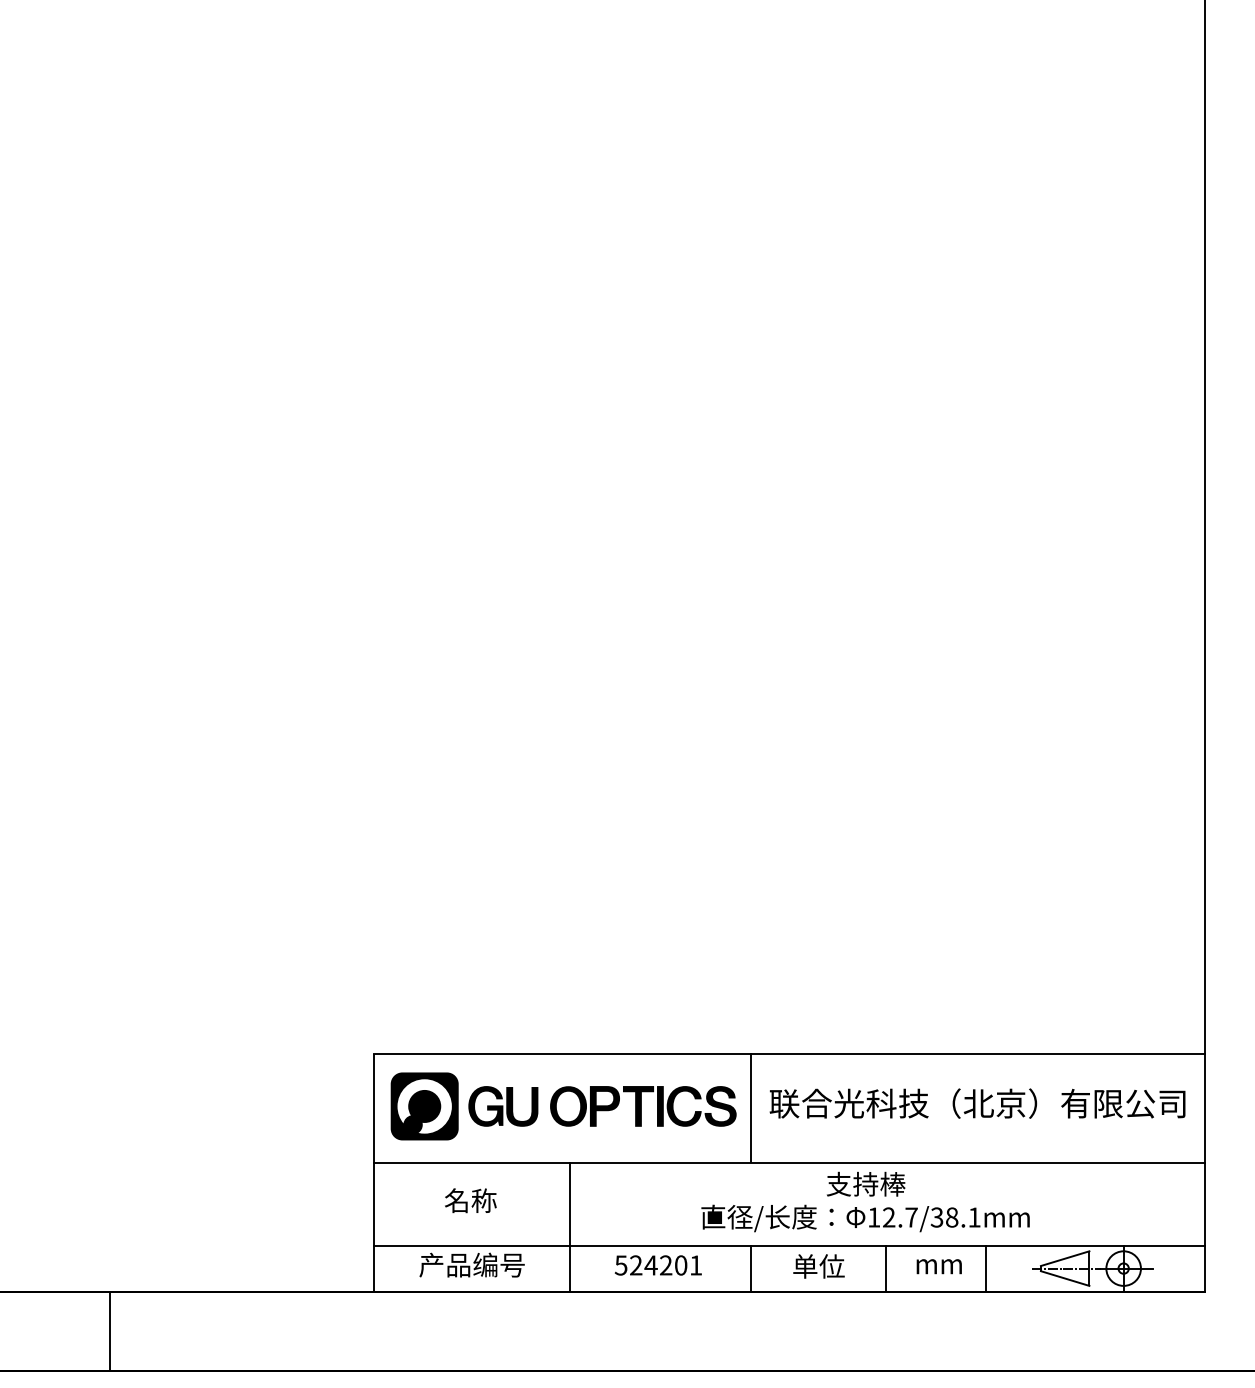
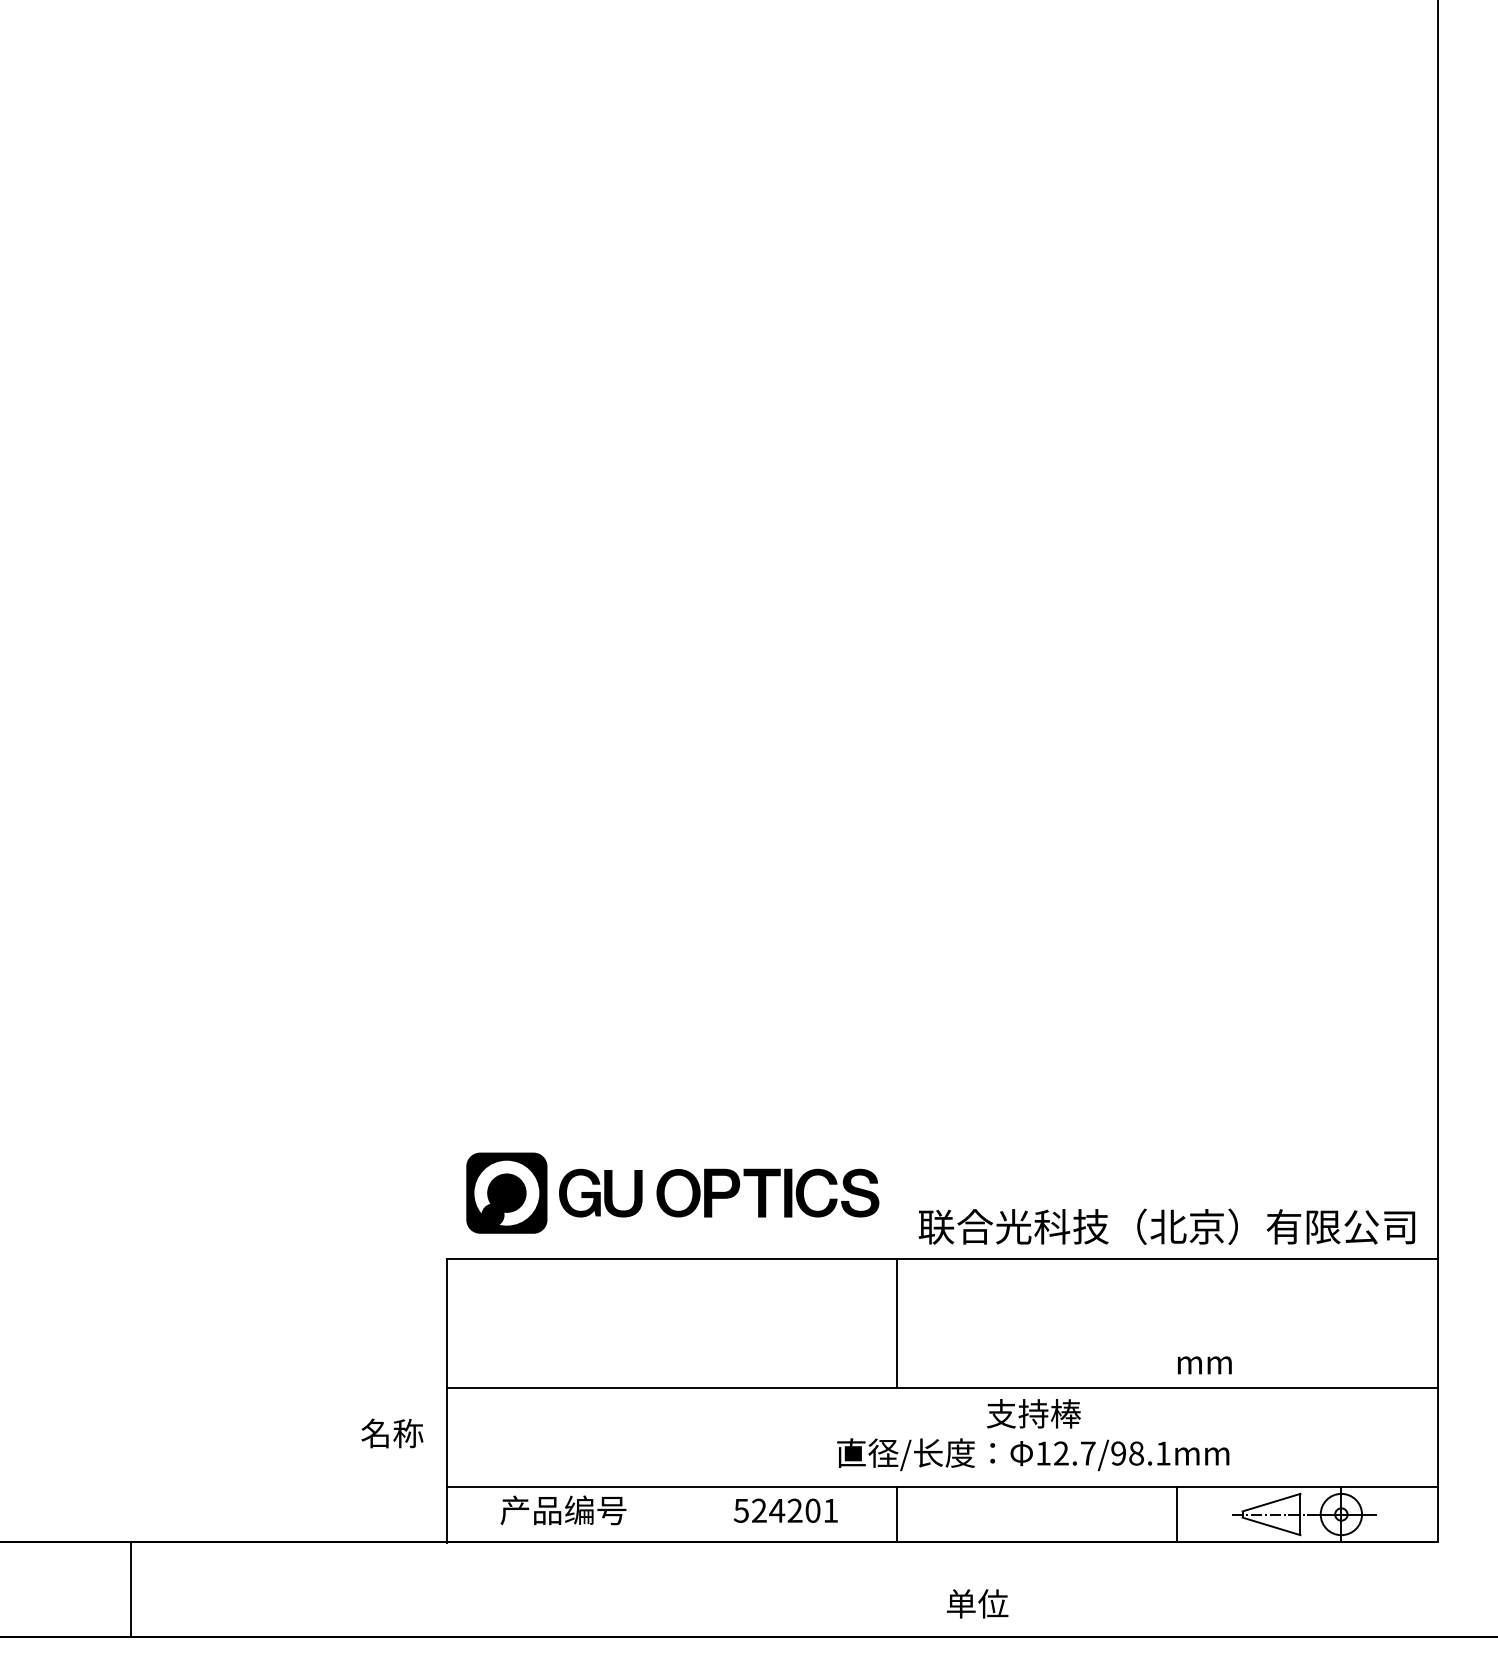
text: (977, 1103) -> (1166, 1226), moved
part: (563, 1106) -> (672, 1193), moved
text: (470, 1200) -> (392, 1433), moved
text: (936, 1217) -> (1117, 1453), 12.7/38.1mm -> 12.7/98.1mm
line: (570, 1226) -> (680, 1464), removed
text: (818, 1266) -> (977, 1603), moved
text: (938, 1266) -> (1203, 1365), moved
line: (886, 1268) -> (1058, 1514), removed

